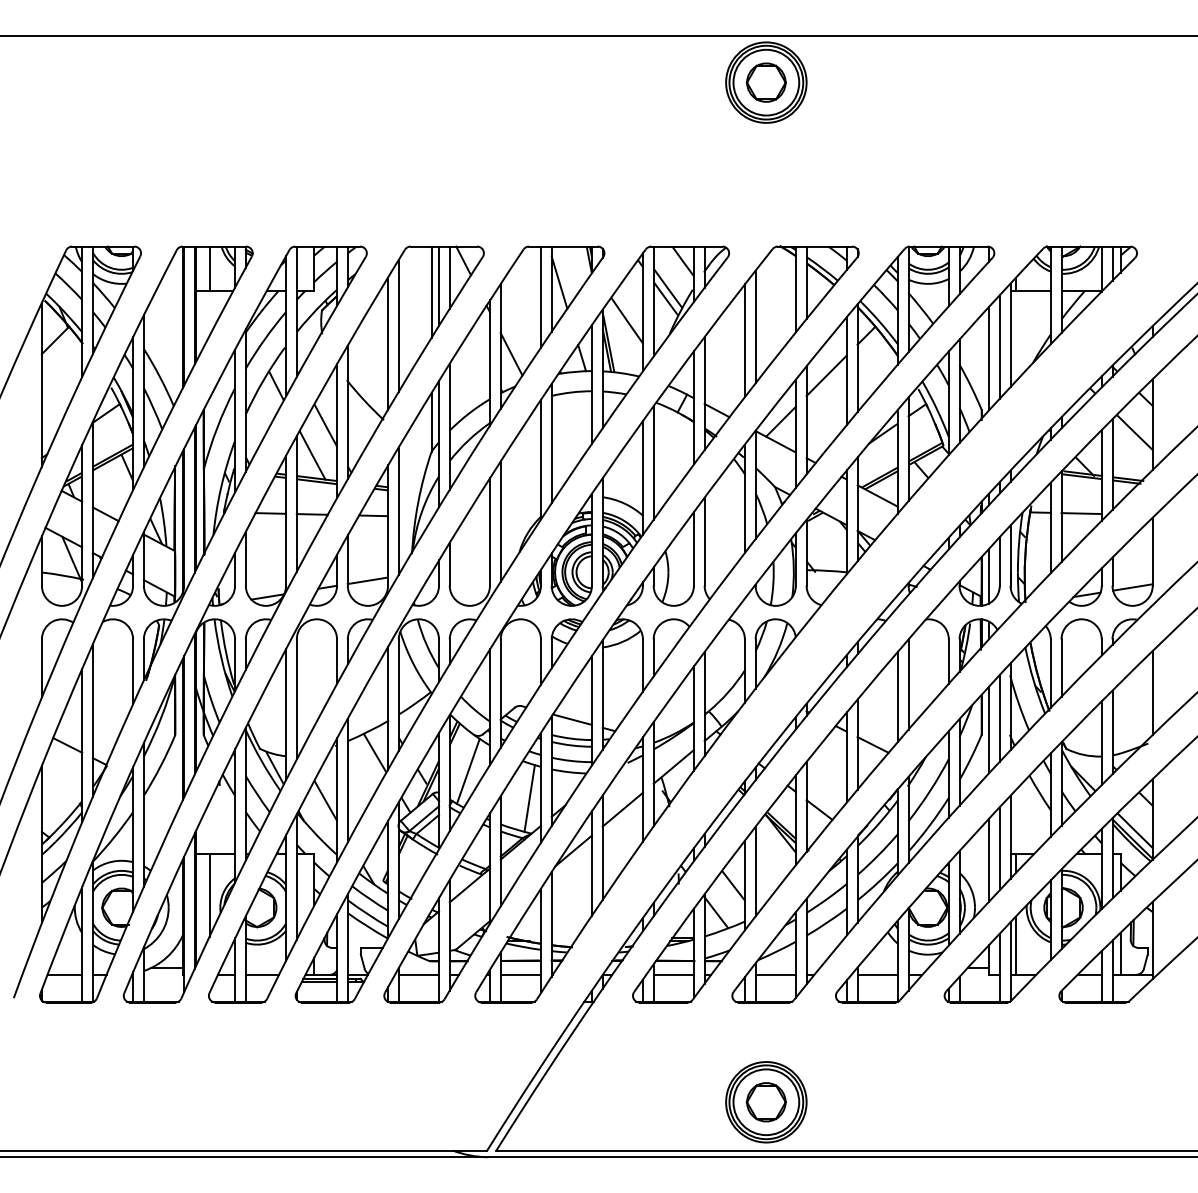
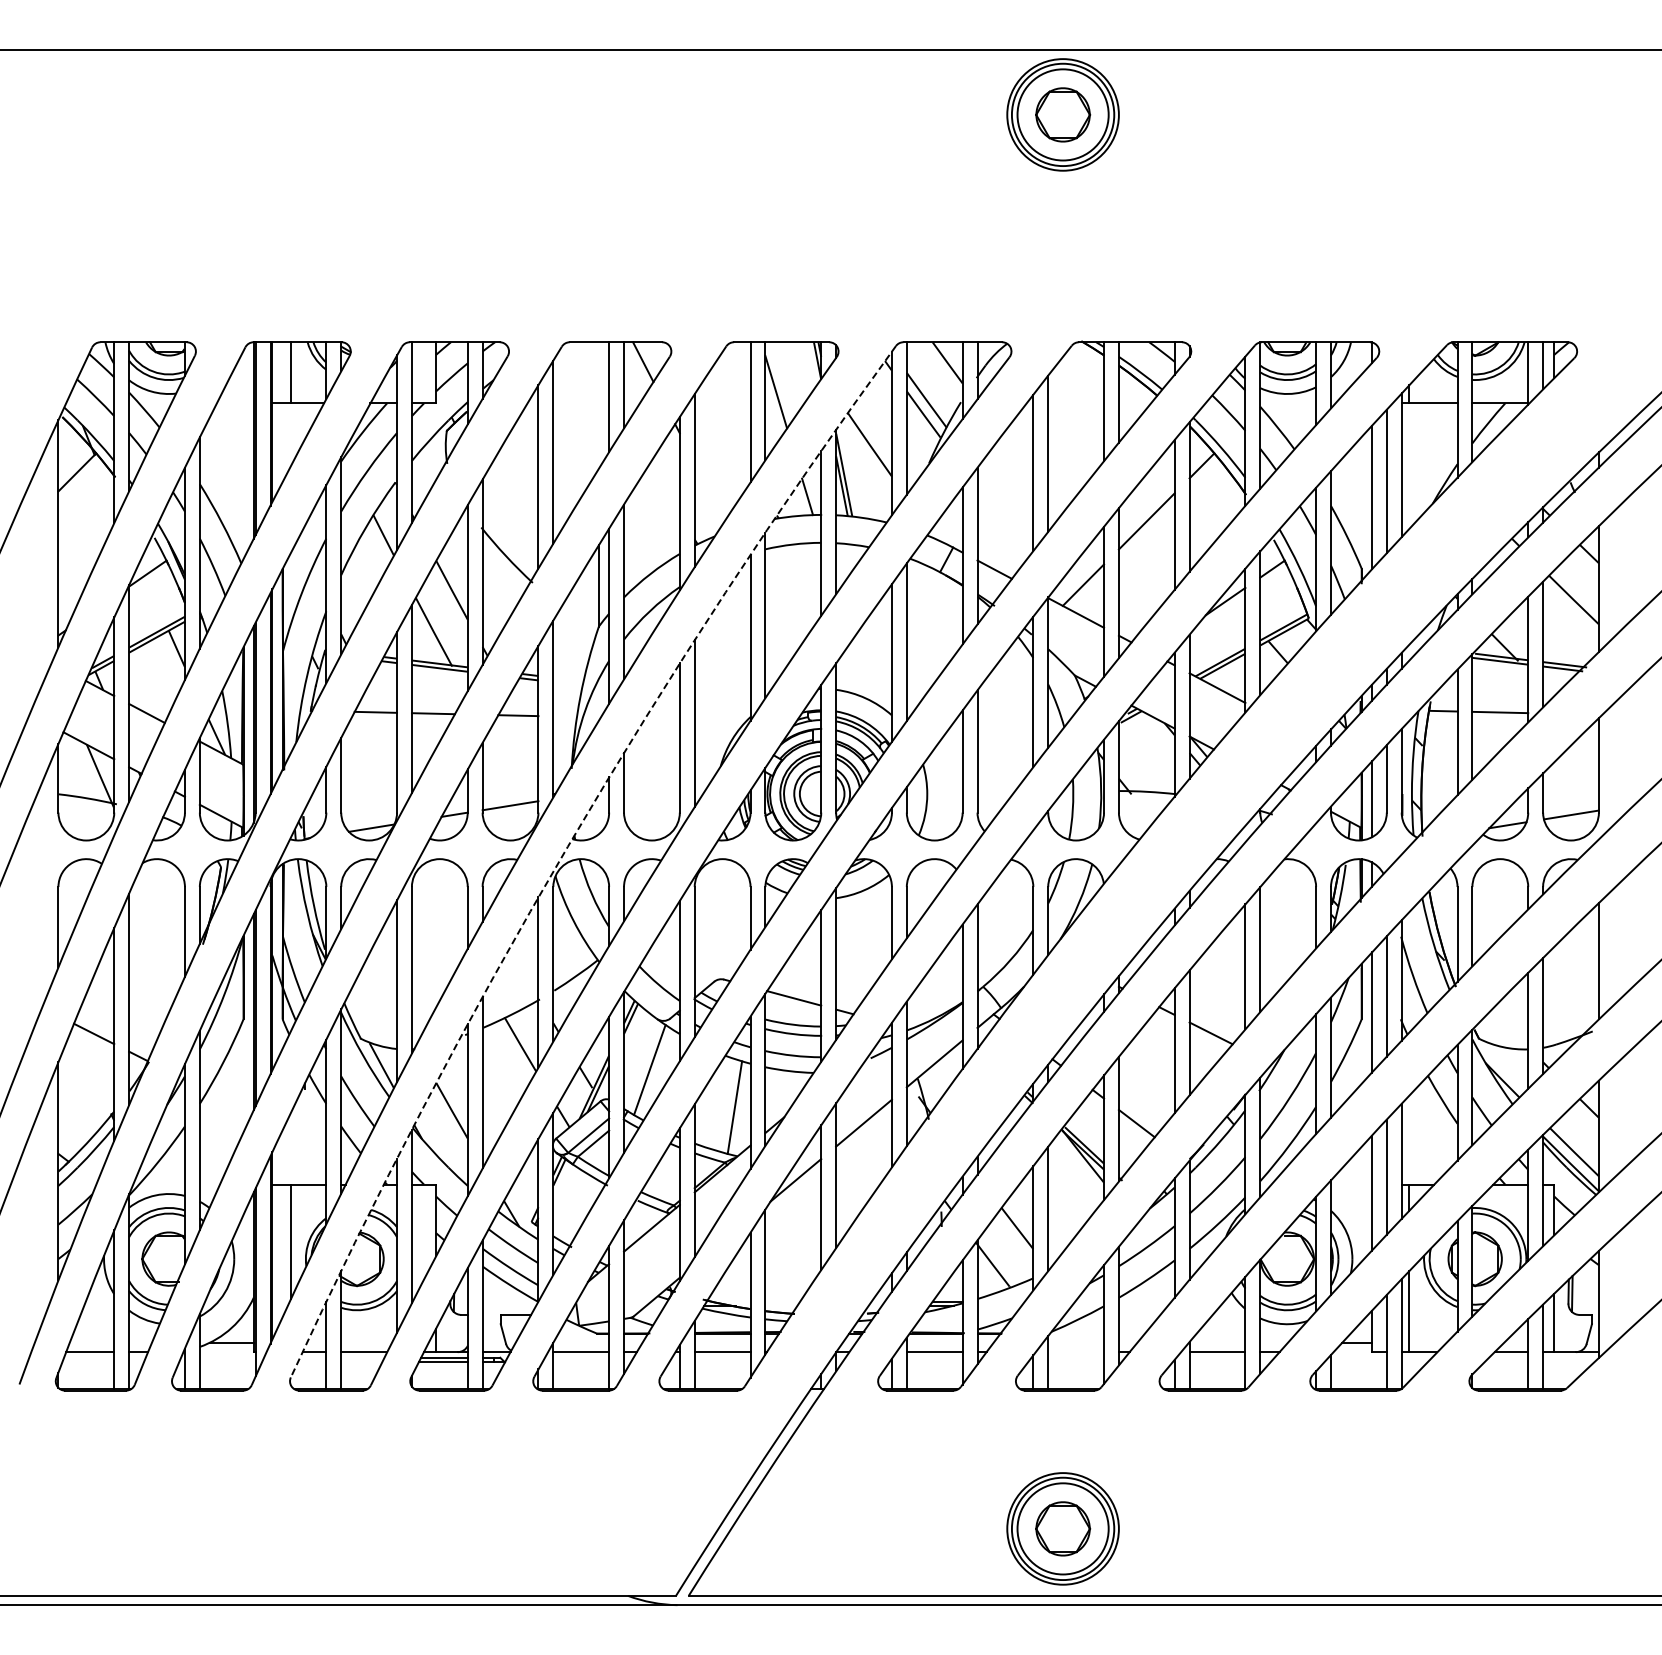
line: (431, 292) -> (598, 405), removed
line: (511, 354) -> (709, 491), removed
arc: (408, 610) -> (567, 846), solid -> dashed
line: (776, 975) -> (1076, 1352), removed

